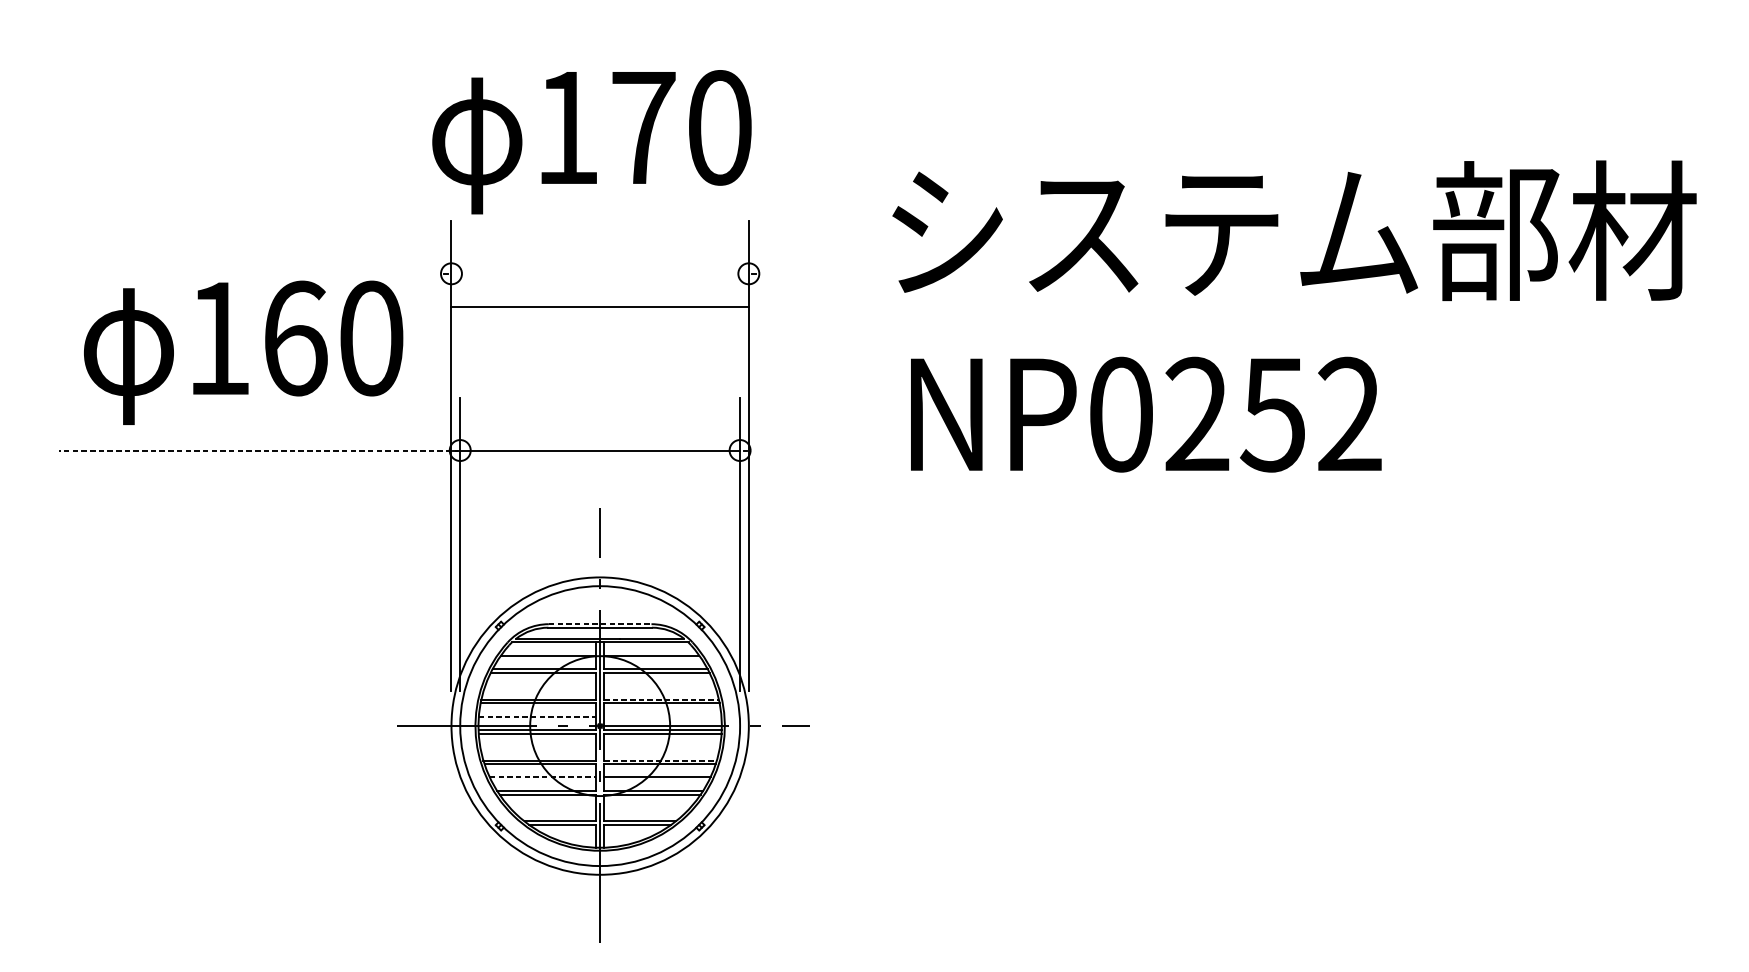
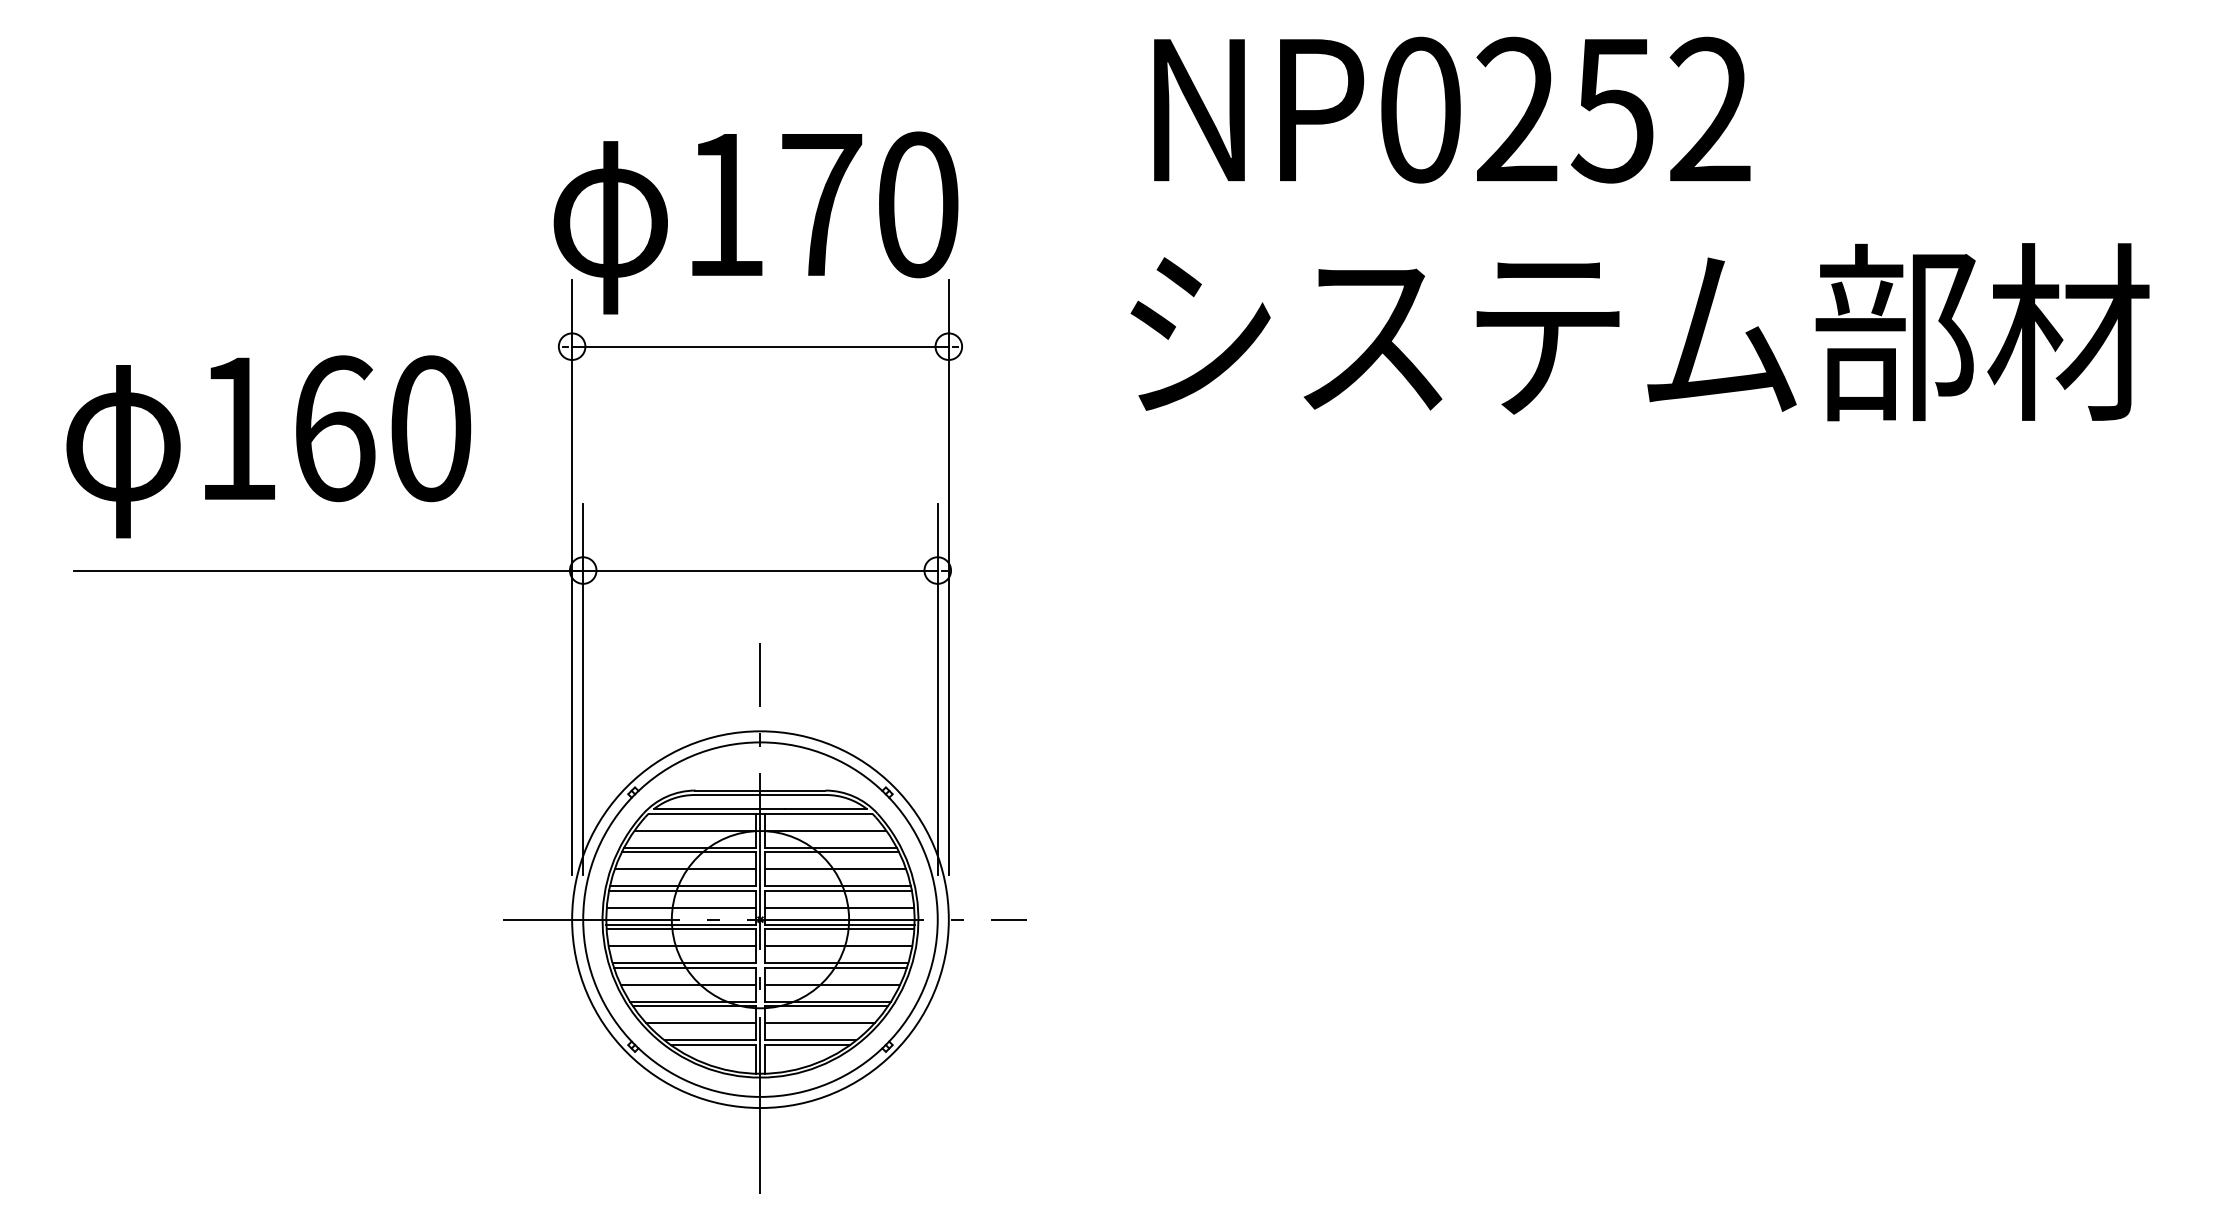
text: (591, 141) -> (755, 222), moved
text: (1294, 231) -> (1639, 332), moved
line: (600, 306) -> (760, 346), moved
text: (243, 352) -> (268, 446), moved
text: (1146, 414) -> (1452, 109), moved
line: (259, 450) -> (328, 570), dashed -> solid
line: (600, 624) -> (760, 790), dashed -> solid
line: (540, 686) -> (684, 869), added
line: (659, 686) -> (835, 869), added
line: (661, 699) -> (838, 886), dashed -> solid
line: (537, 716) -> (681, 907), dashed -> solid
line: (662, 716) -> (839, 907), added
line: (537, 747) -> (681, 946), added
line: (661, 747) -> (838, 946), added
line: (660, 760) -> (836, 963), dashed -> solid
line: (543, 777) -> (688, 984), dashed -> solid
line: (552, 808) -> (700, 1023), added
line: (646, 808) -> (819, 1023), added

